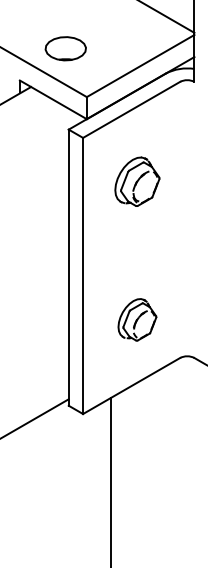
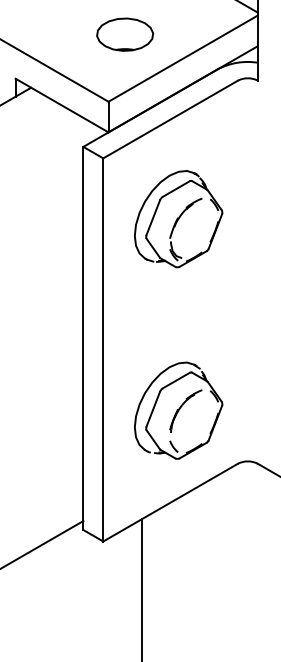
part: (65, 48) -> (124, 34), moved
part: (137, 181) -> (178, 218), size x1.43
part: (137, 319) -> (178, 410), size x1.67

